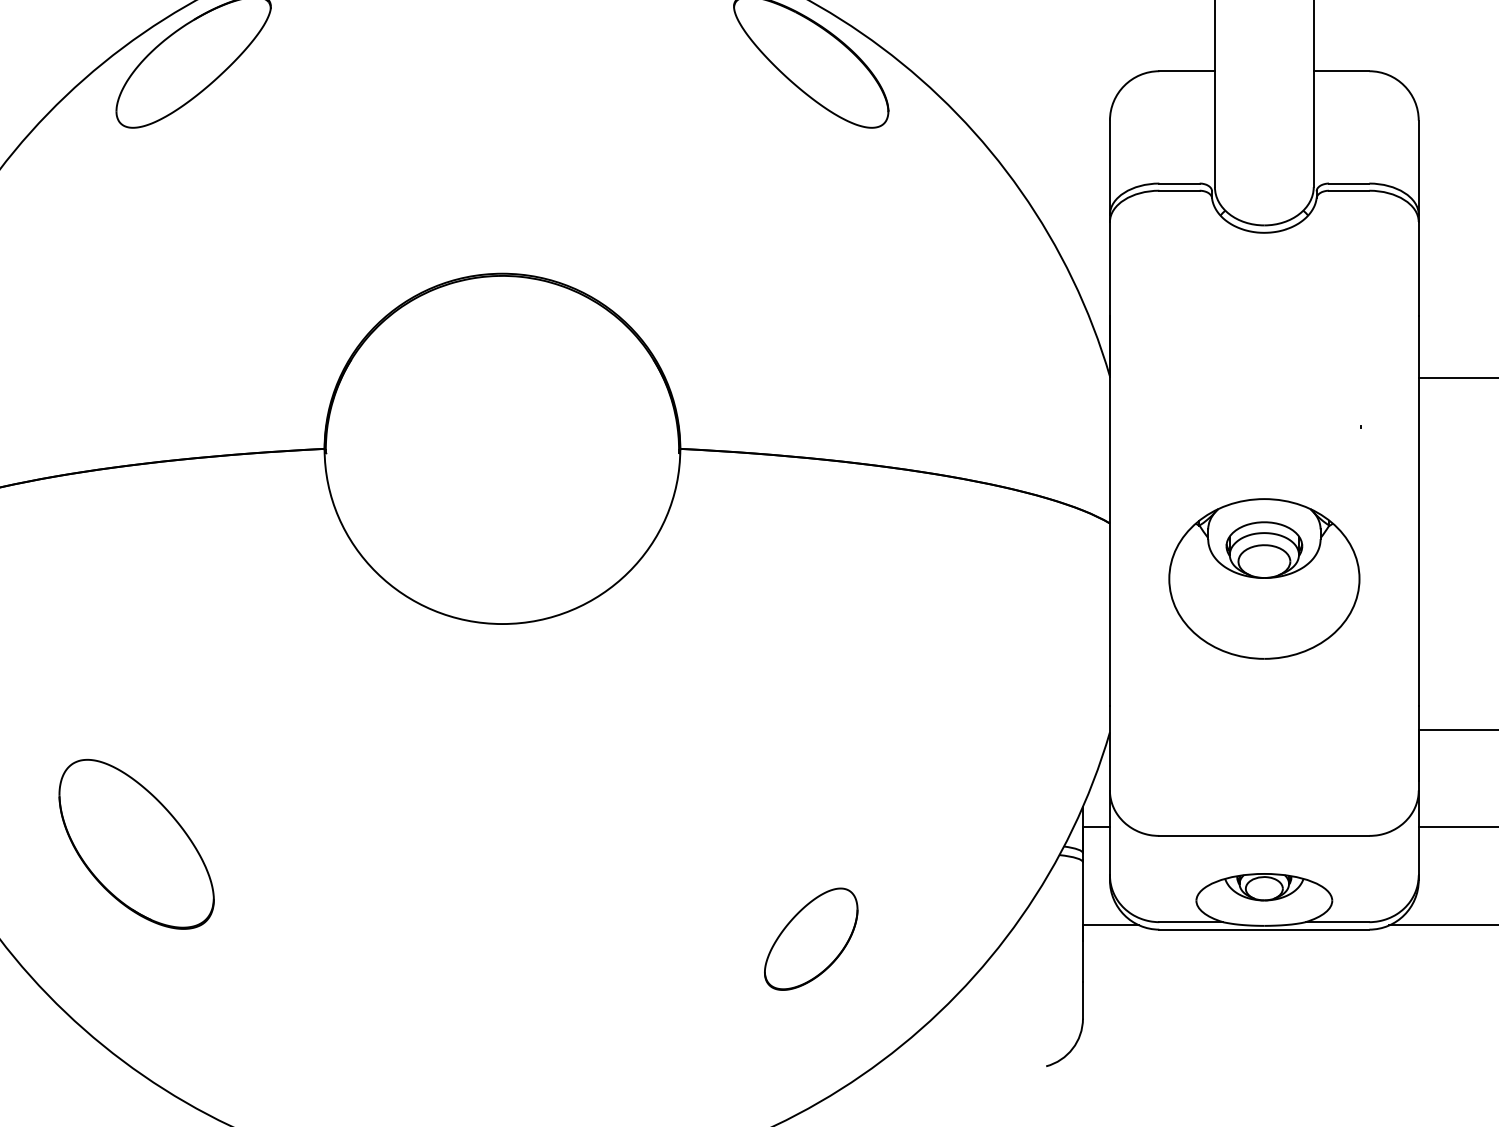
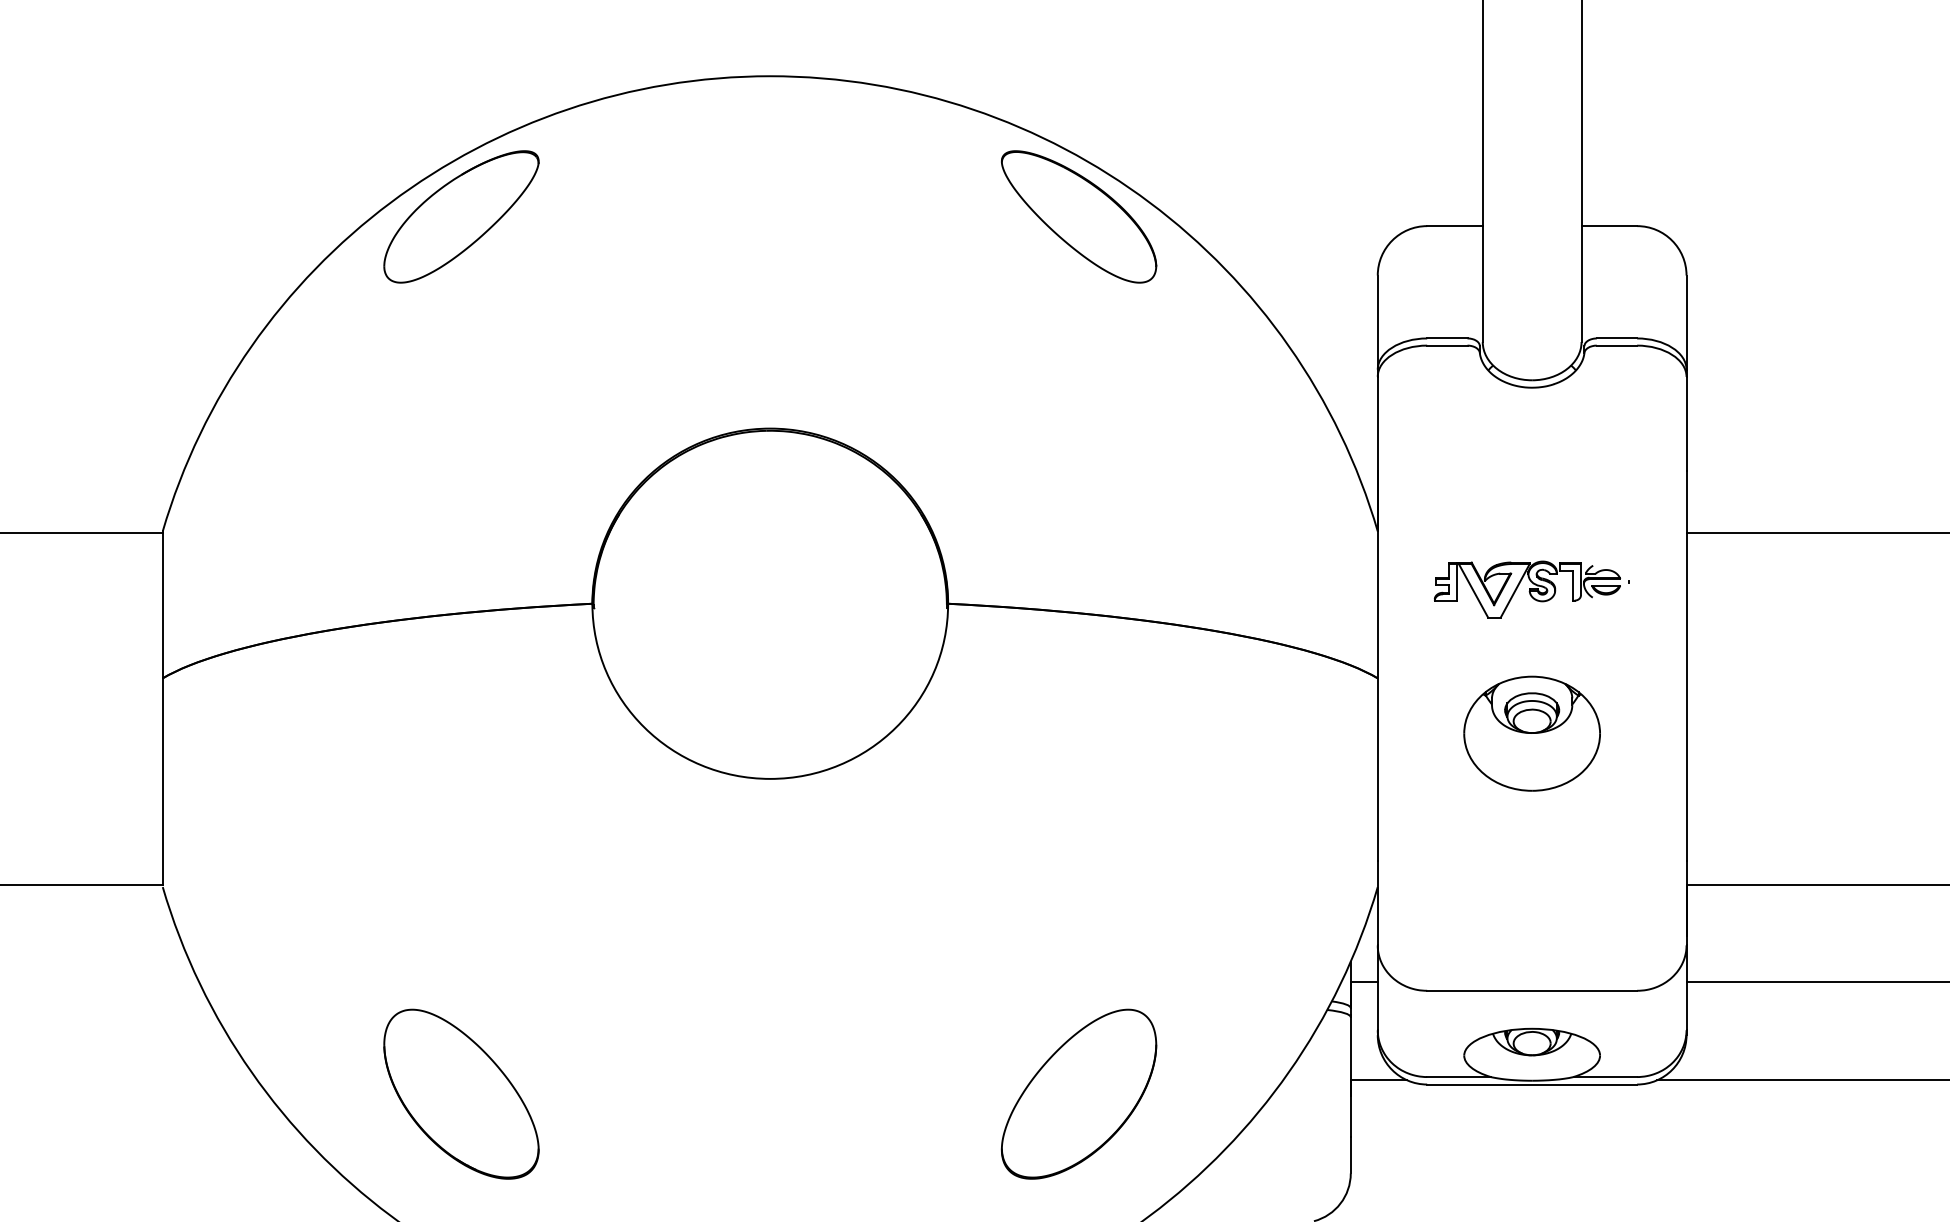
part: (1259, 434) -> (1527, 589), added
part: (1263, 578) -> (1531, 733), size x0.71
part: (136, 843) -> (461, 1093), moved
part: (810, 938) -> (1078, 1093), size x1.67

